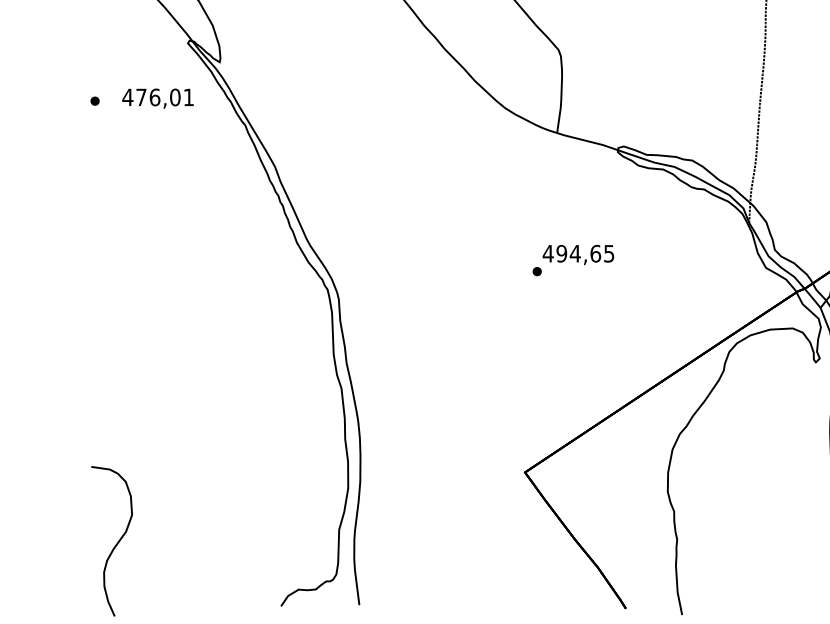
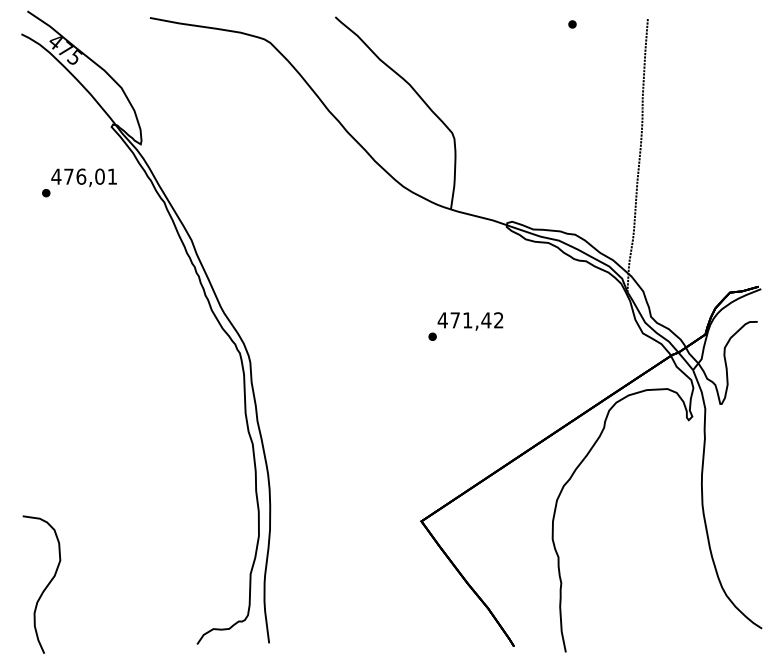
part: (95, 101) -> (46, 193), moved
text: (584, 253) -> (476, 320), 494,65 -> 471,42

